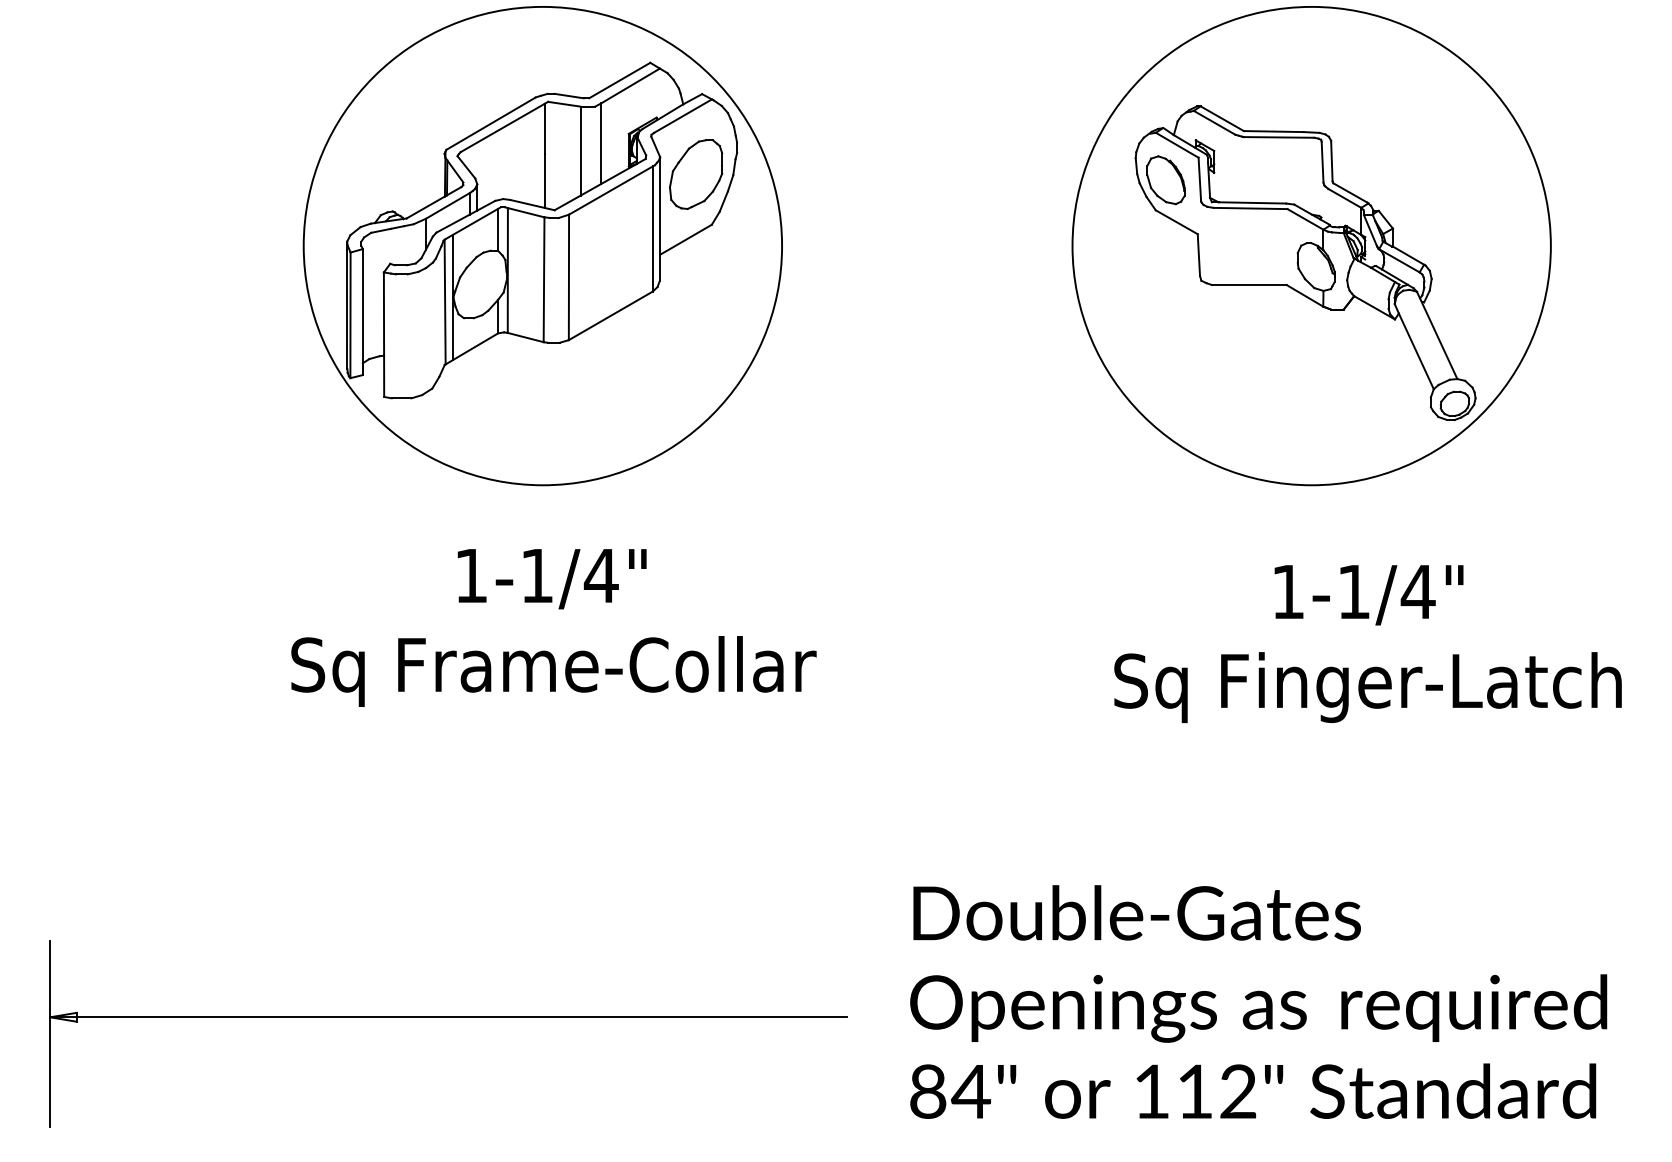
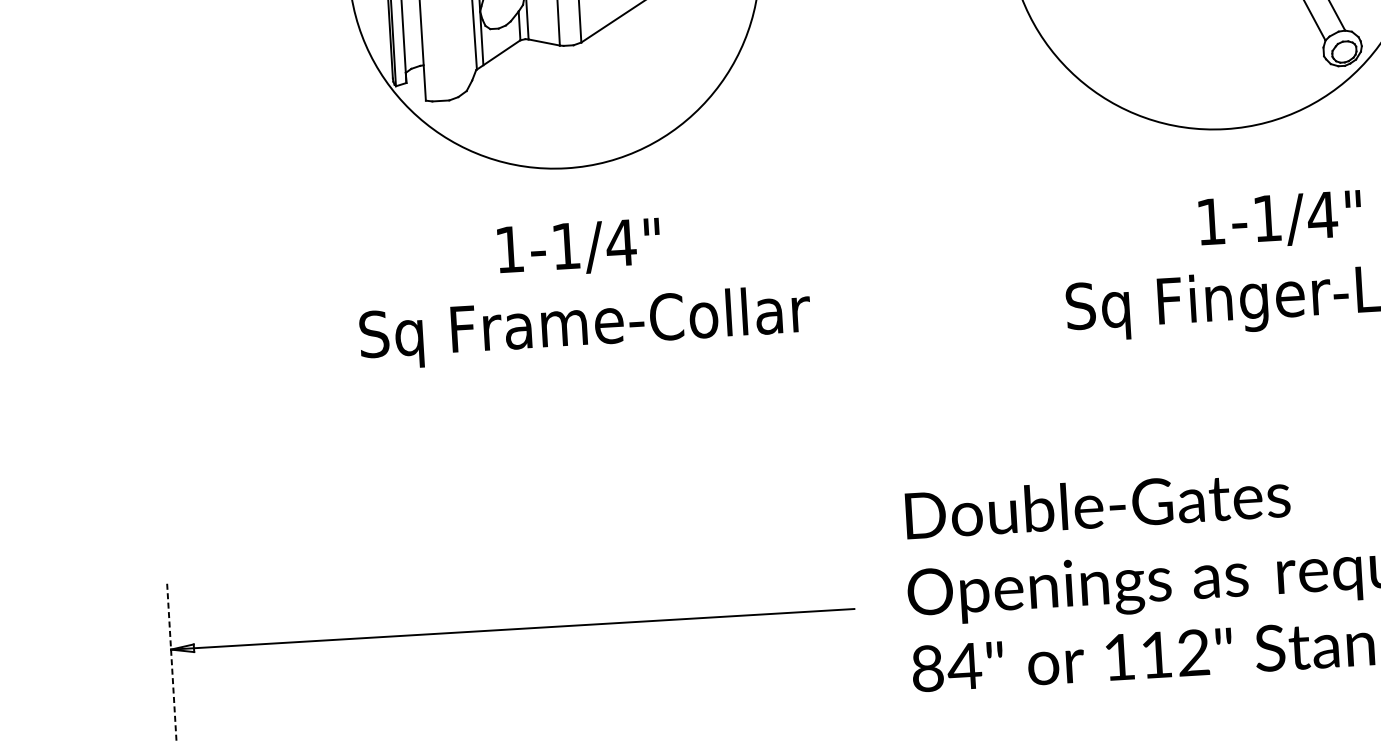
line: (50, 1034) -> (172, 664), solid -> dashed

